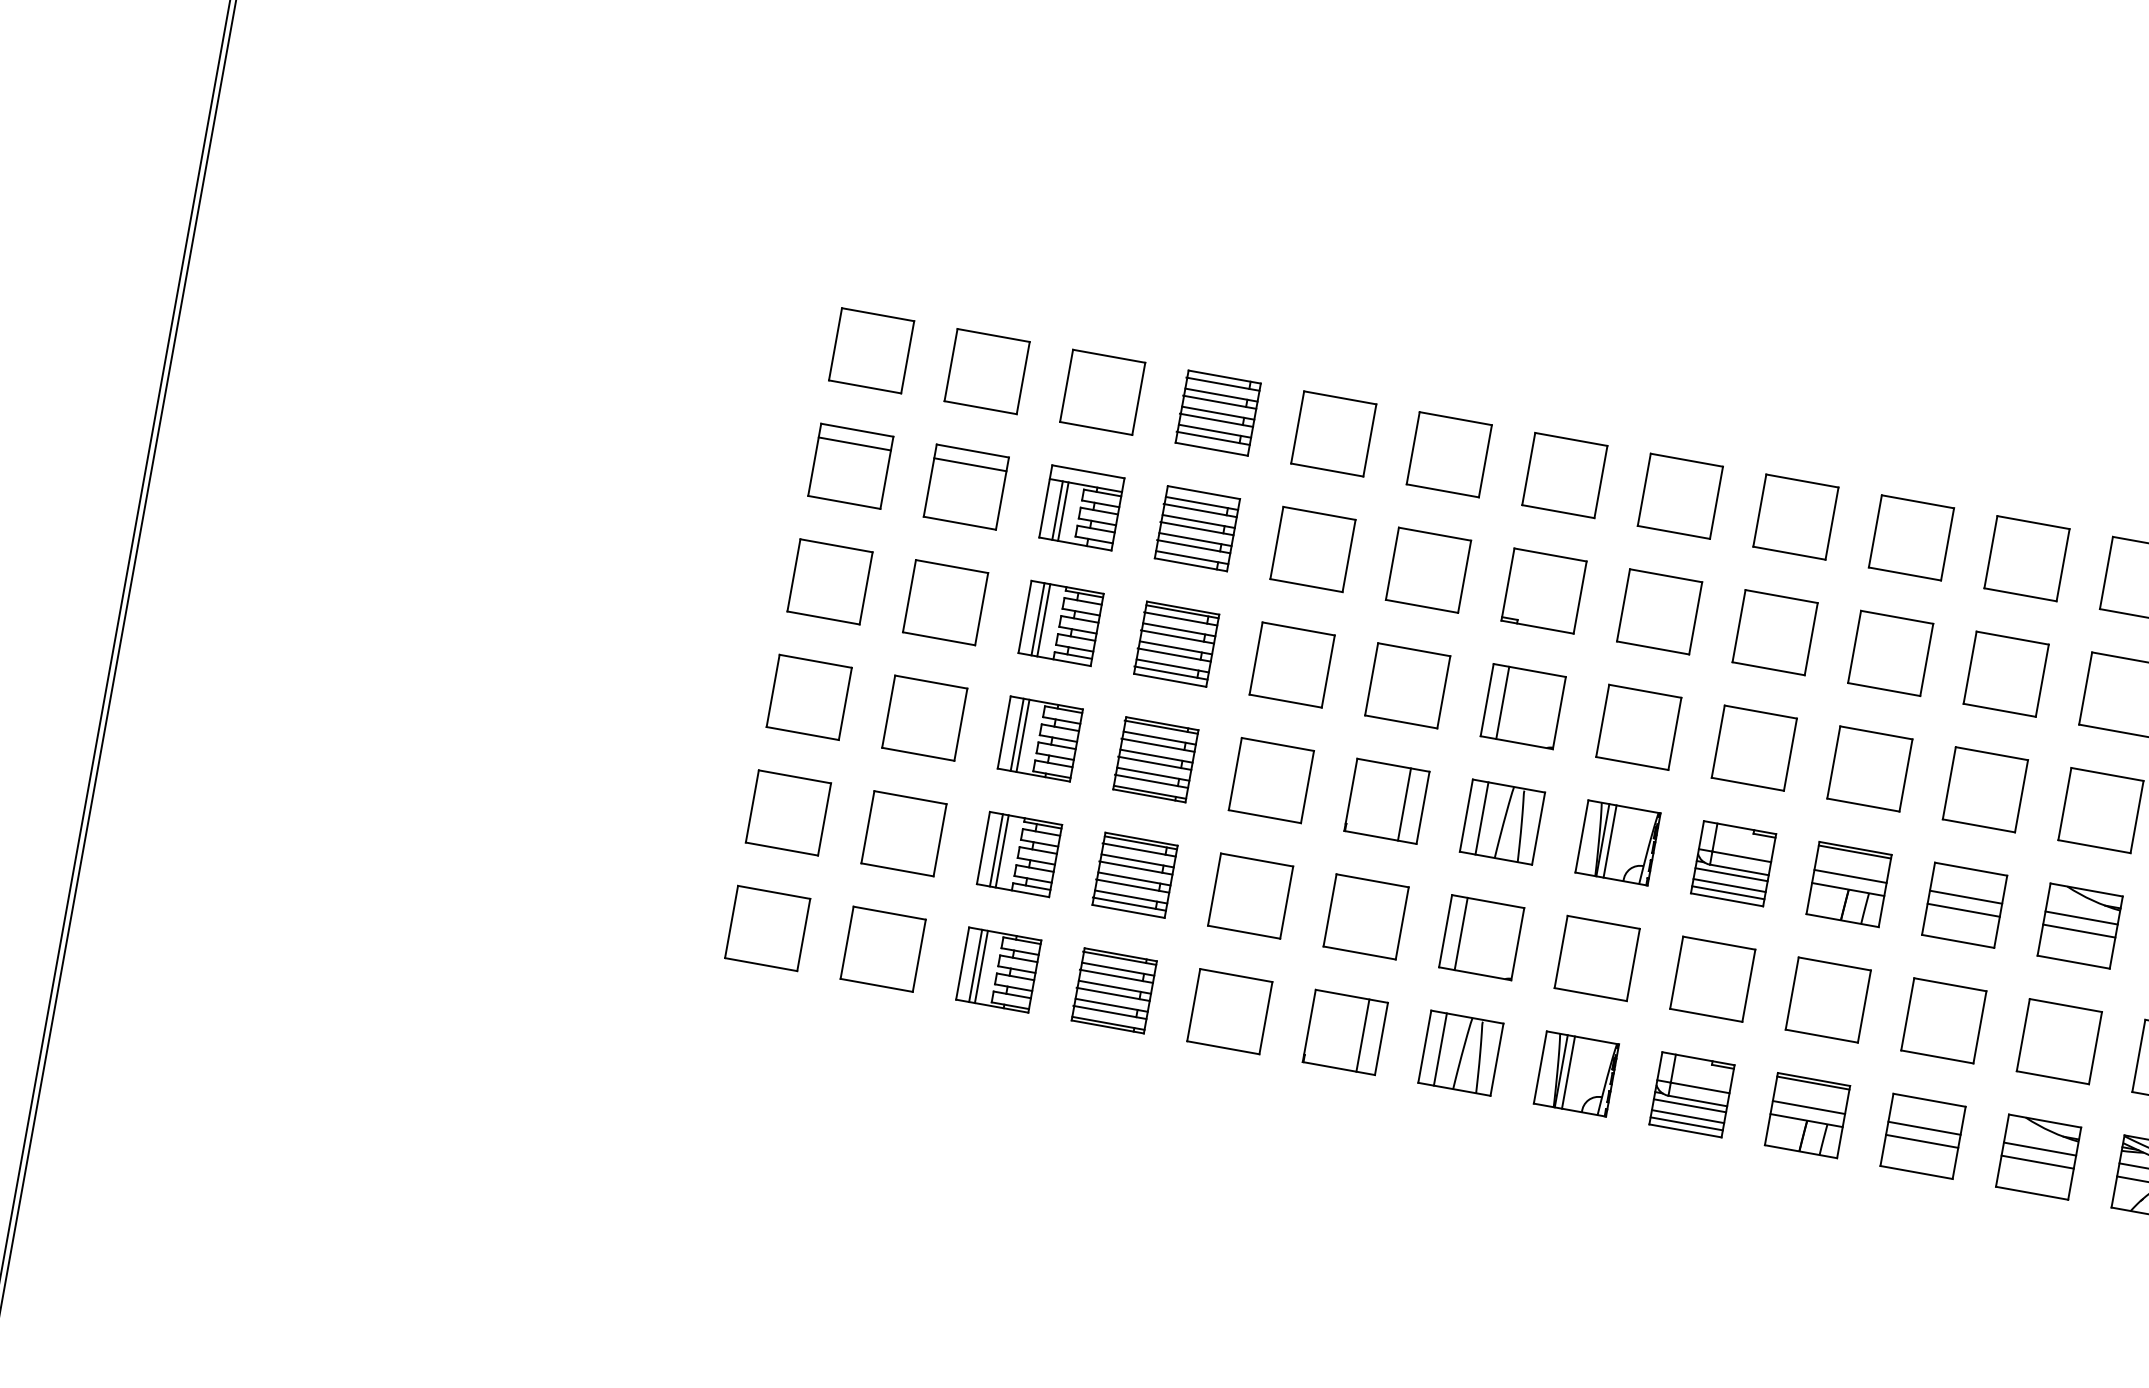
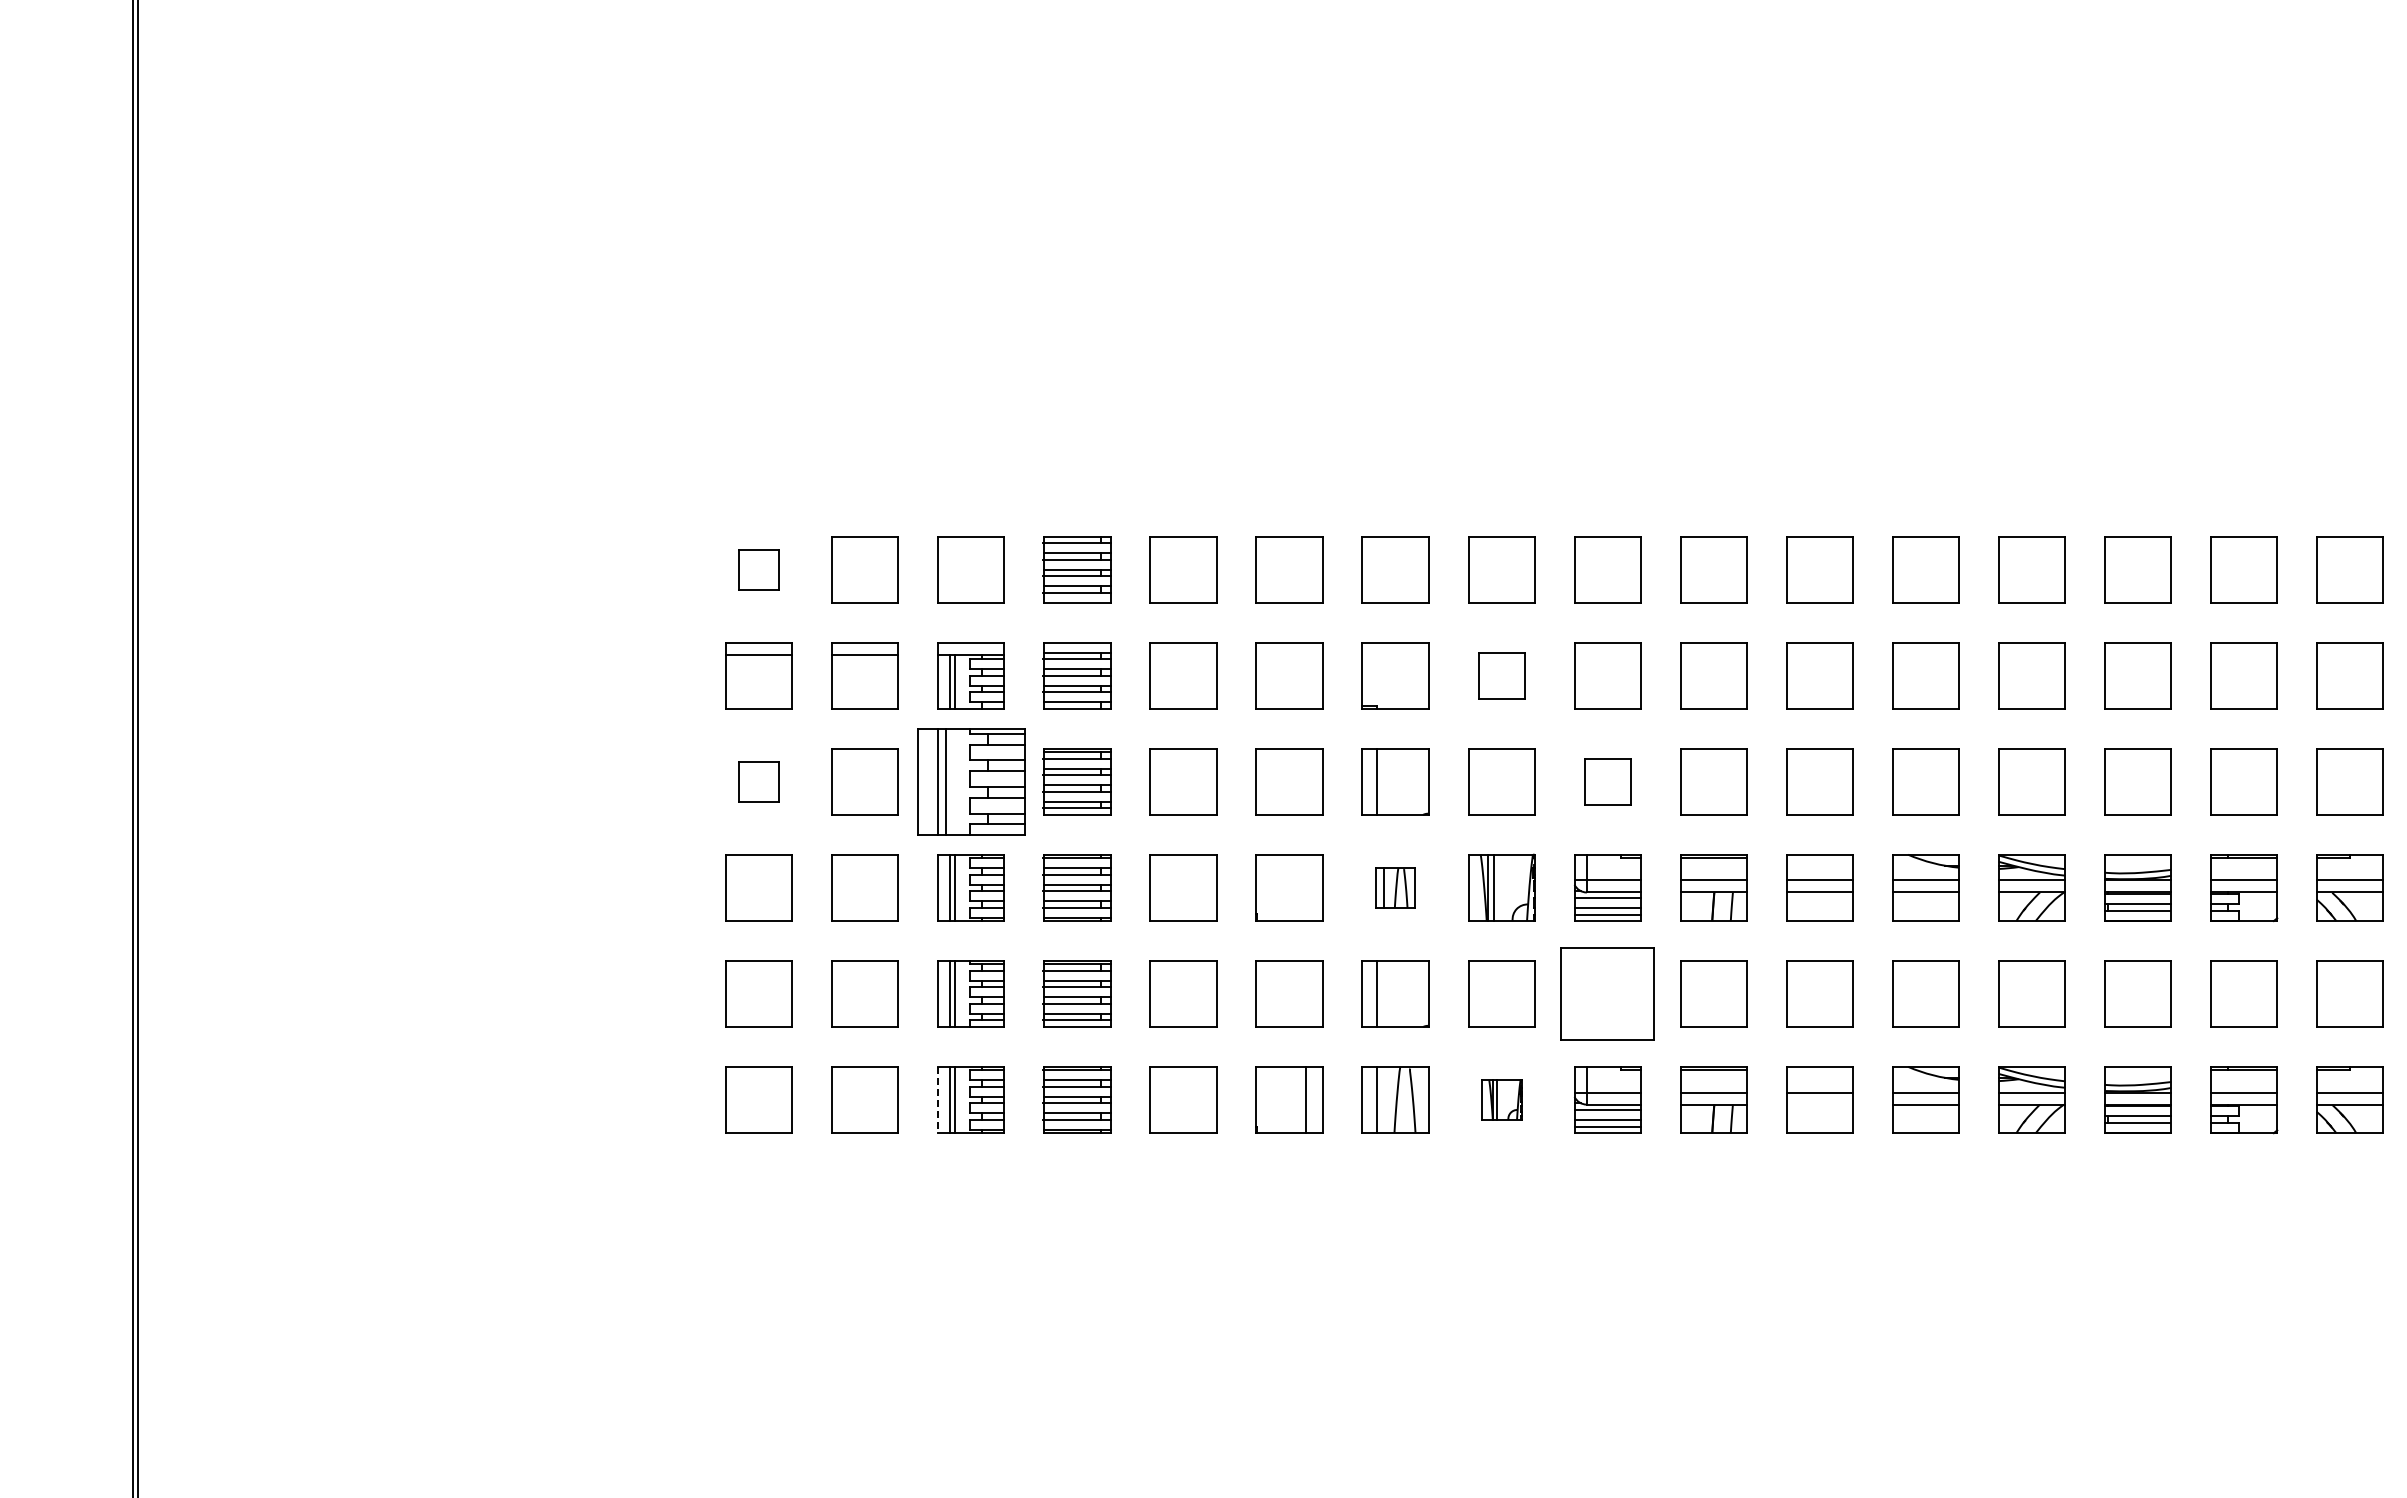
part: (870, 350) -> (758, 569), size x0.6
part: (829, 581) -> (758, 781), size x0.6
part: (1659, 611) -> (1501, 675), size x0.7
part: (1060, 622) -> (970, 781), size x1.6
part: (1754, 747) -> (1607, 781), size x0.7
line: (1404, 804) -> (1305, 887), removed
part: (1502, 821) -> (1395, 887), size x0.6
line: (962, 964) -> (938, 1100), solid -> dashed
part: (1712, 978) -> (1607, 993), size x1.4
part: (1576, 1073) -> (1501, 1099), size x0.6
line: (1921, 1141) -> (1819, 1104), removed

